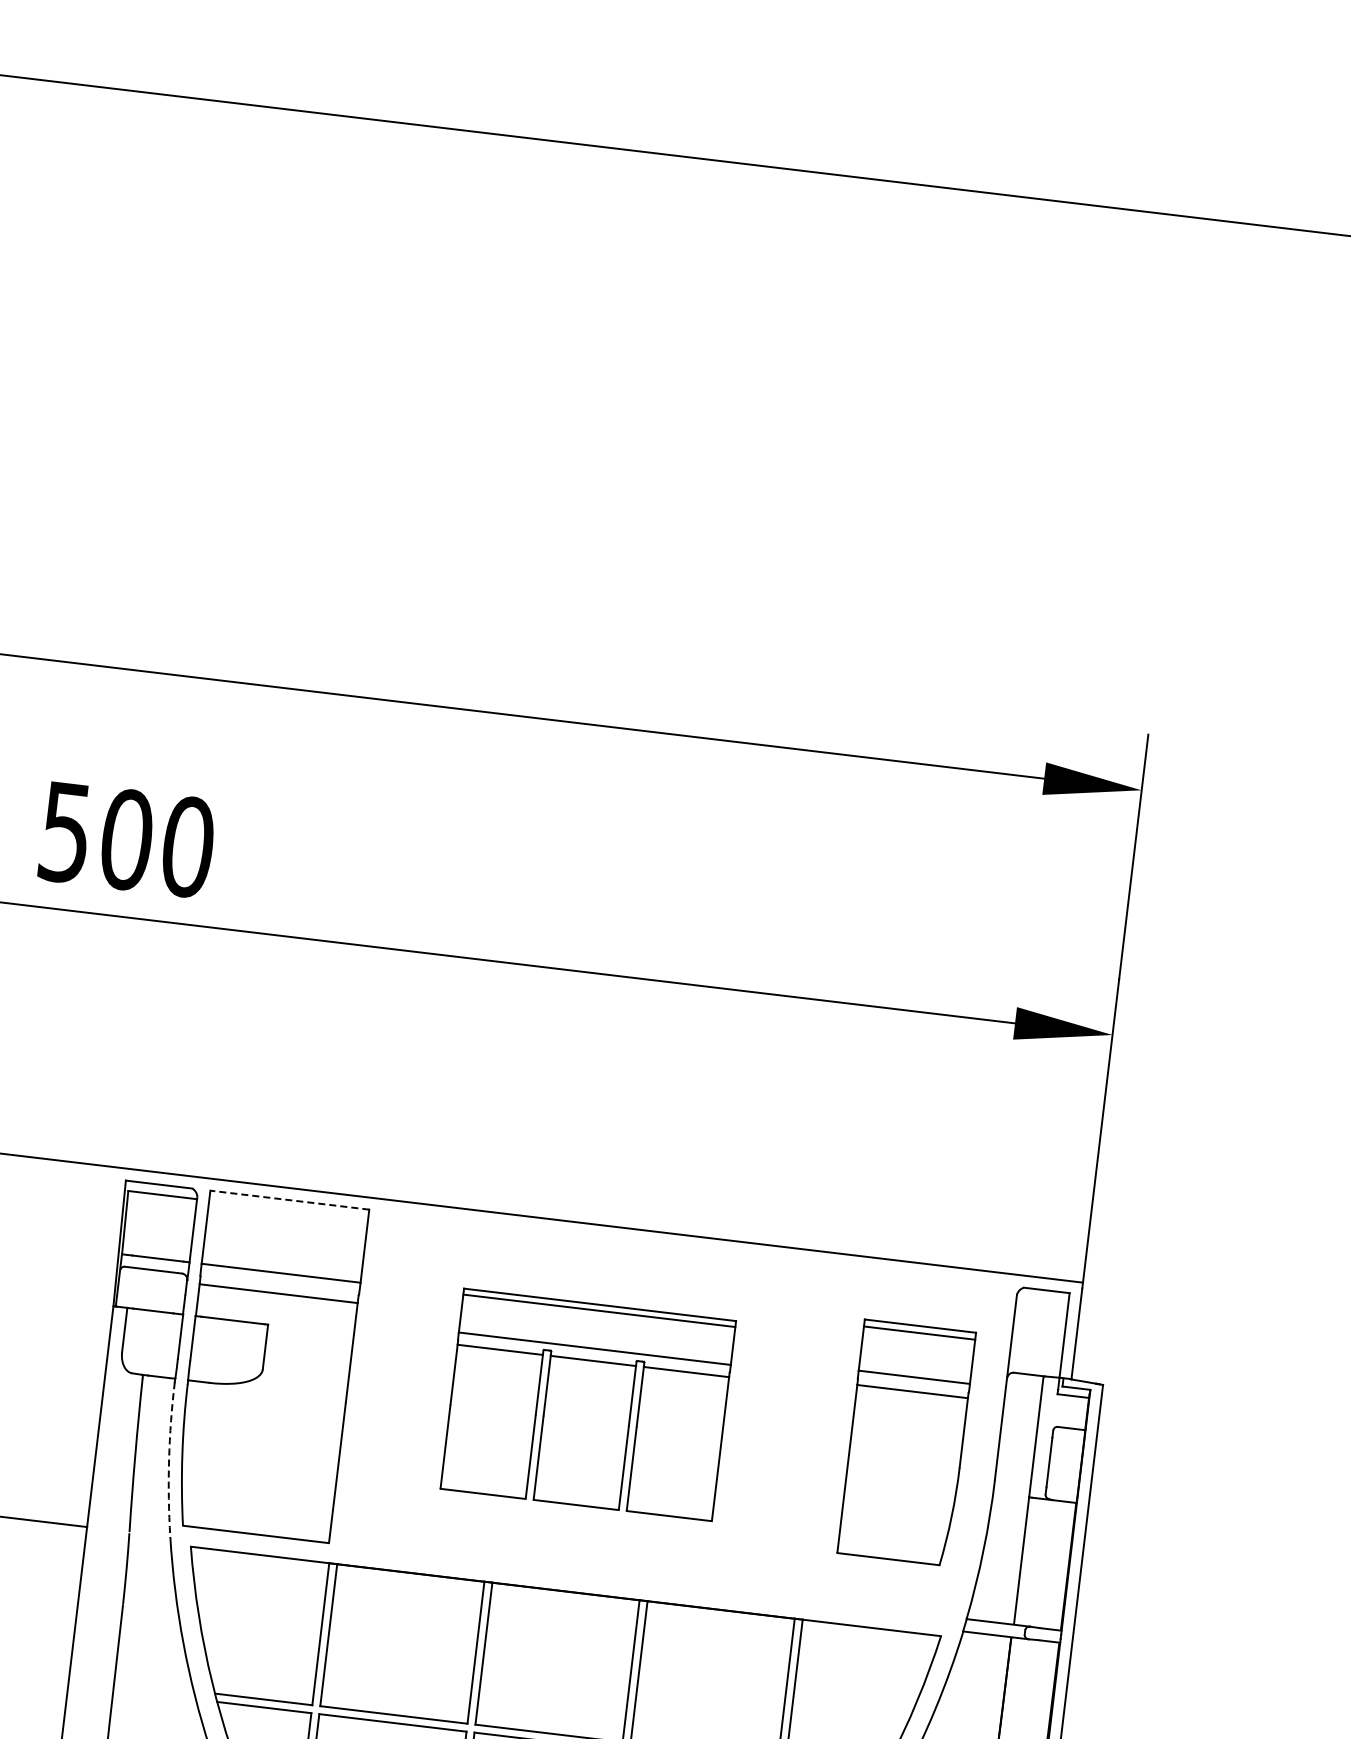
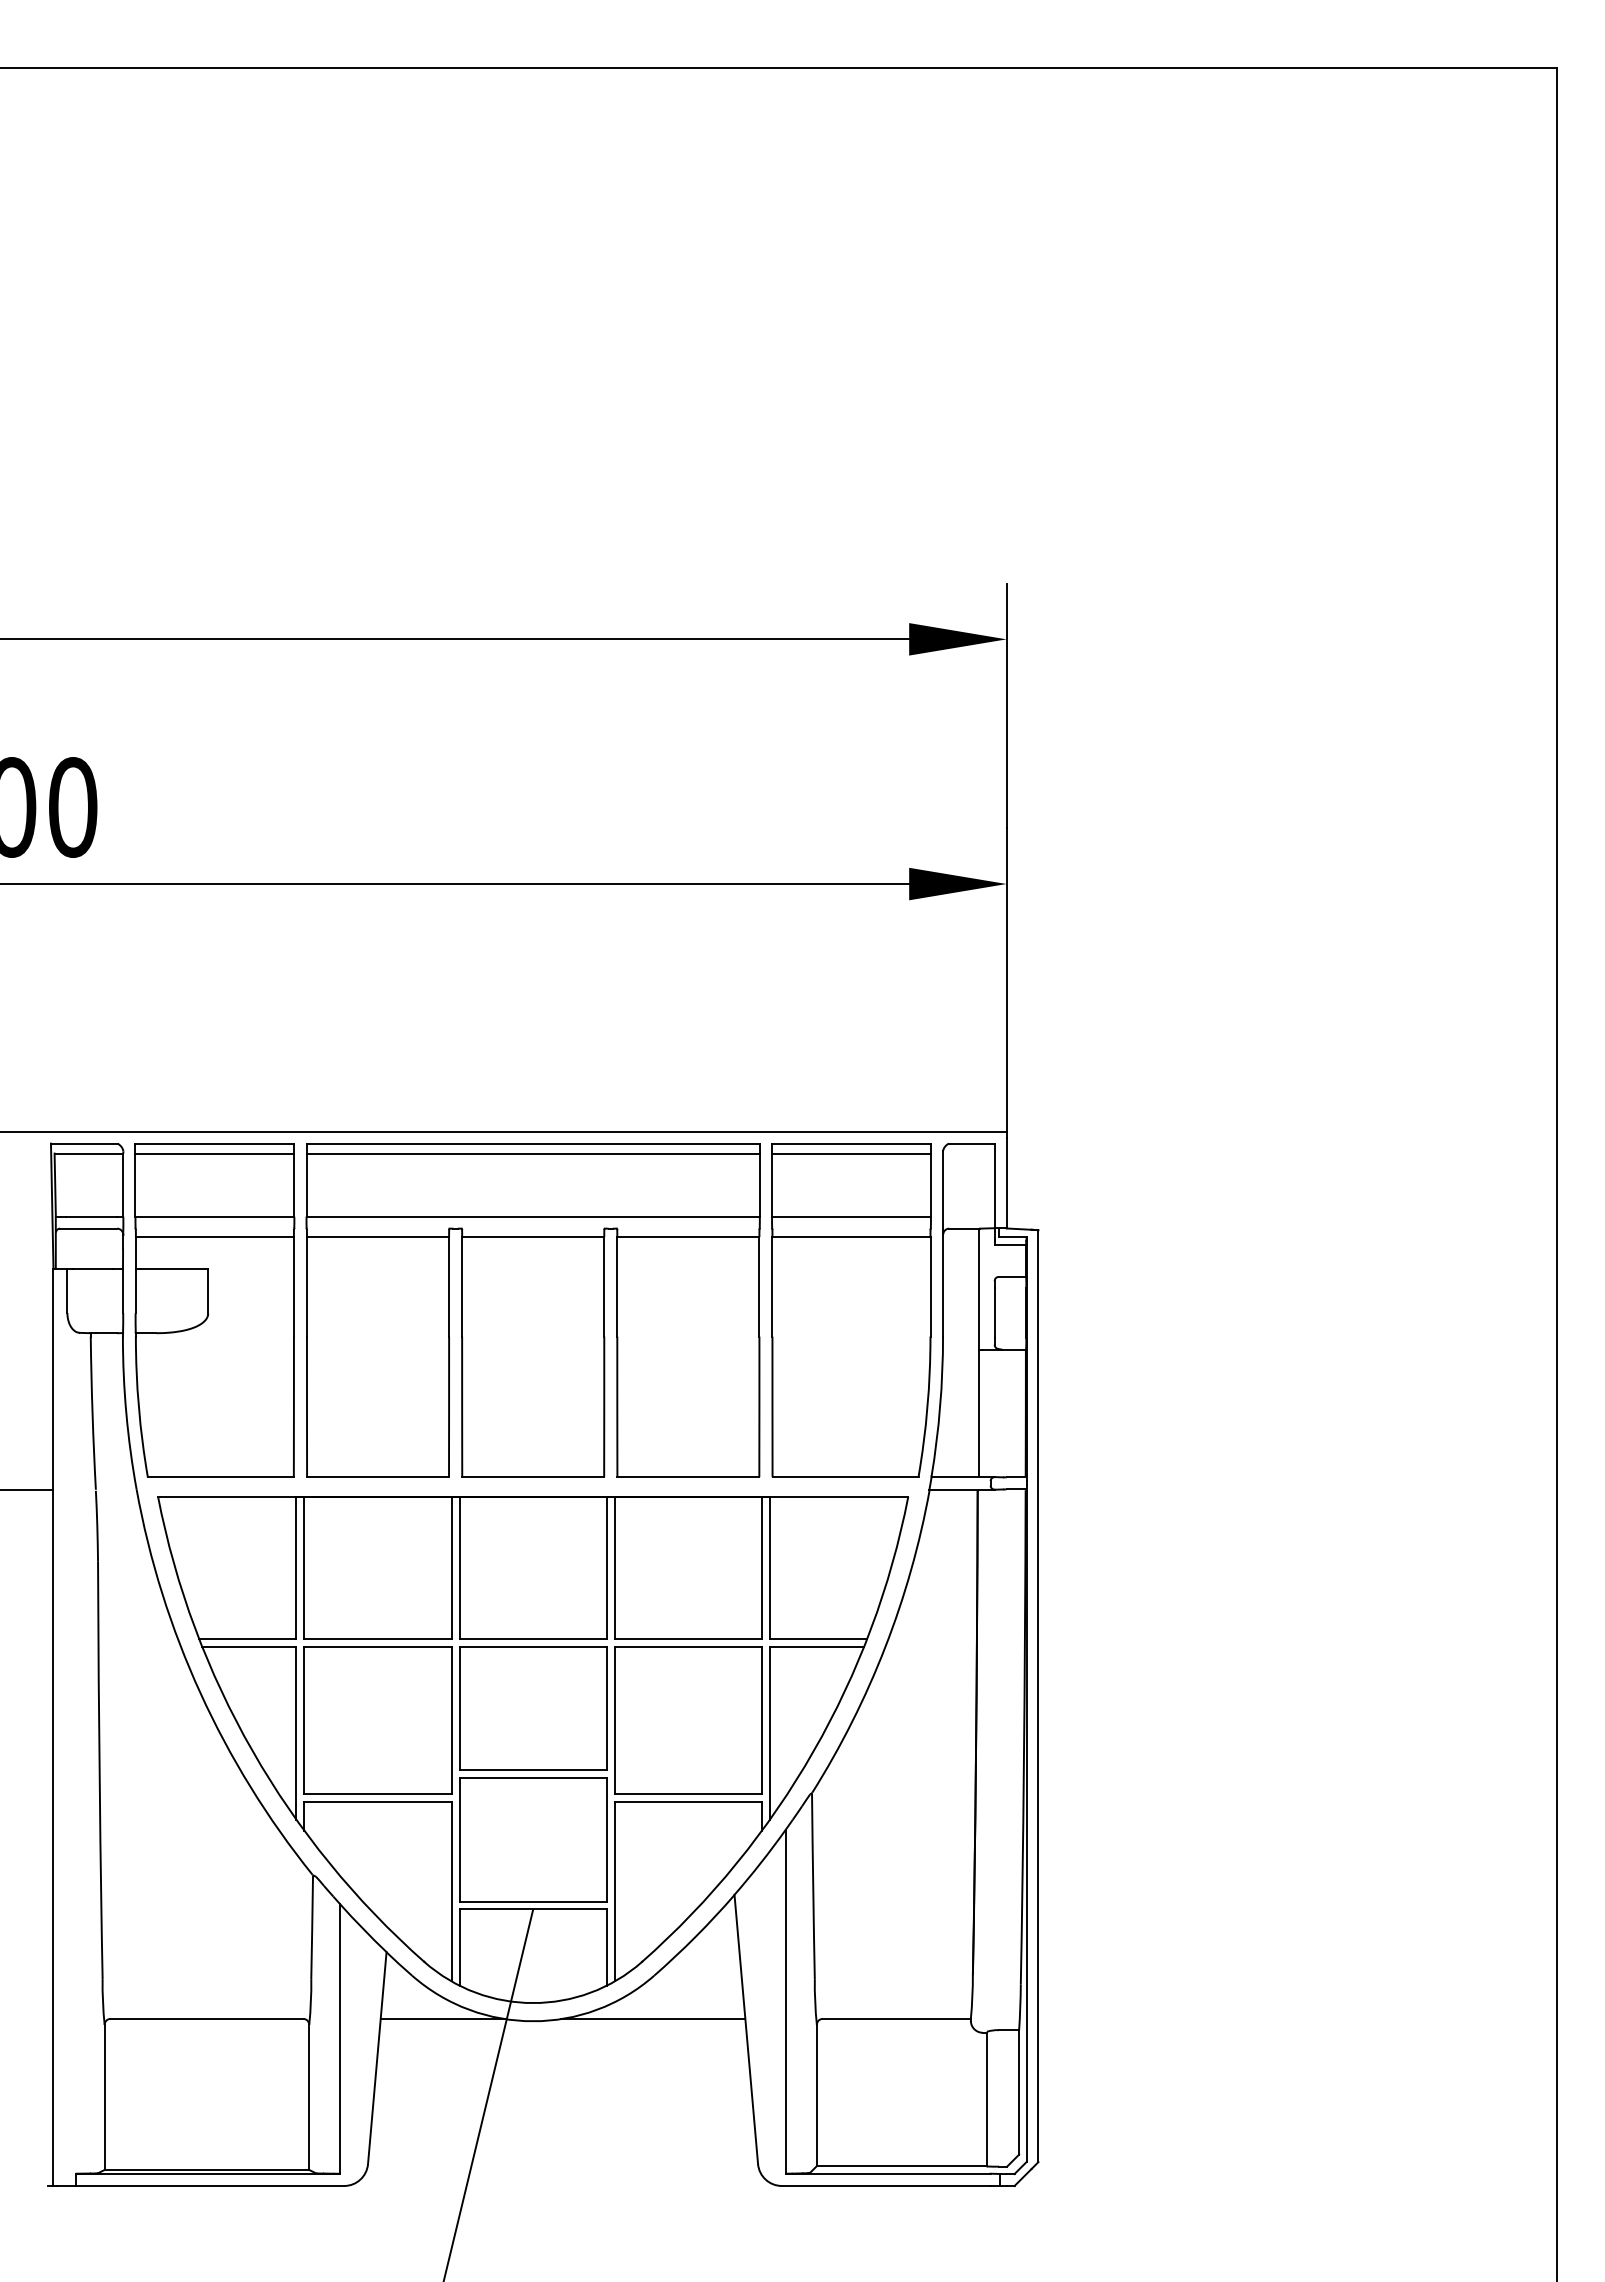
line: (289, 1199) -> (214, 1143), dashed -> solid
line: (288, 1209) -> (214, 1153), added
part: (587, 1404) -> (532, 1310), size x1.67
part: (906, 1442) -> (851, 1310), size x1.43
arc: (169, 1459) -> (126, 1413), dashed -> solid

